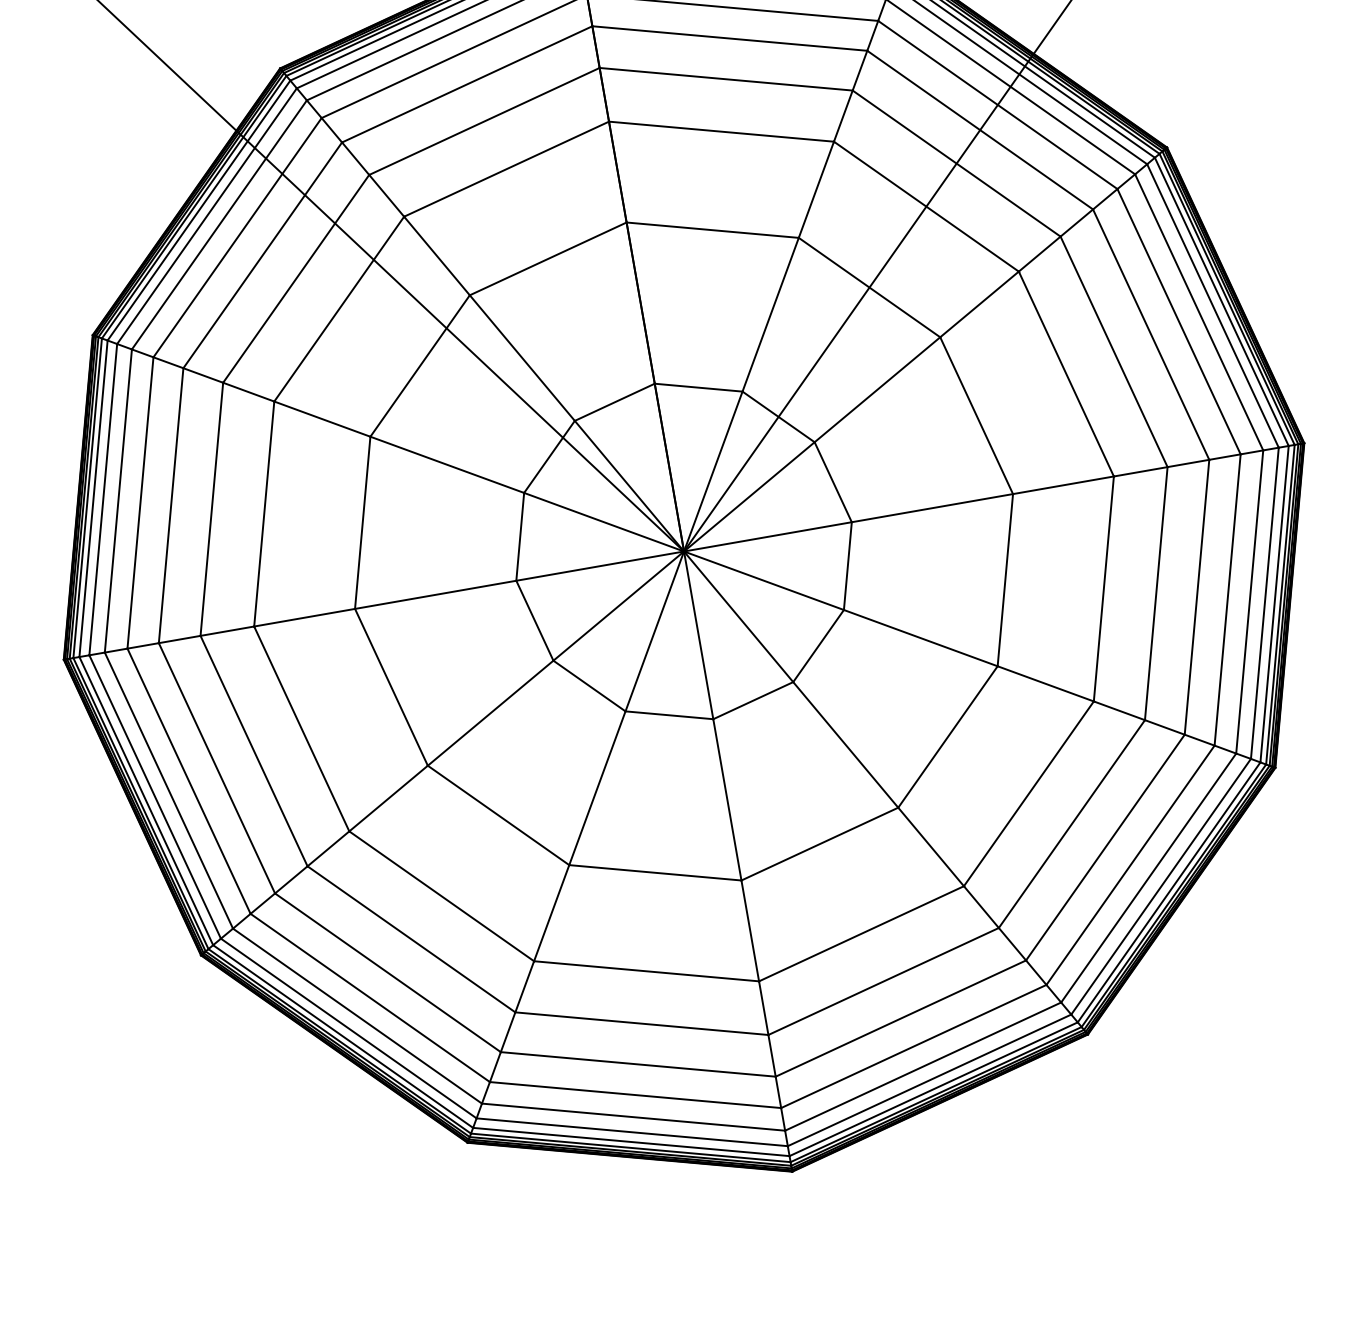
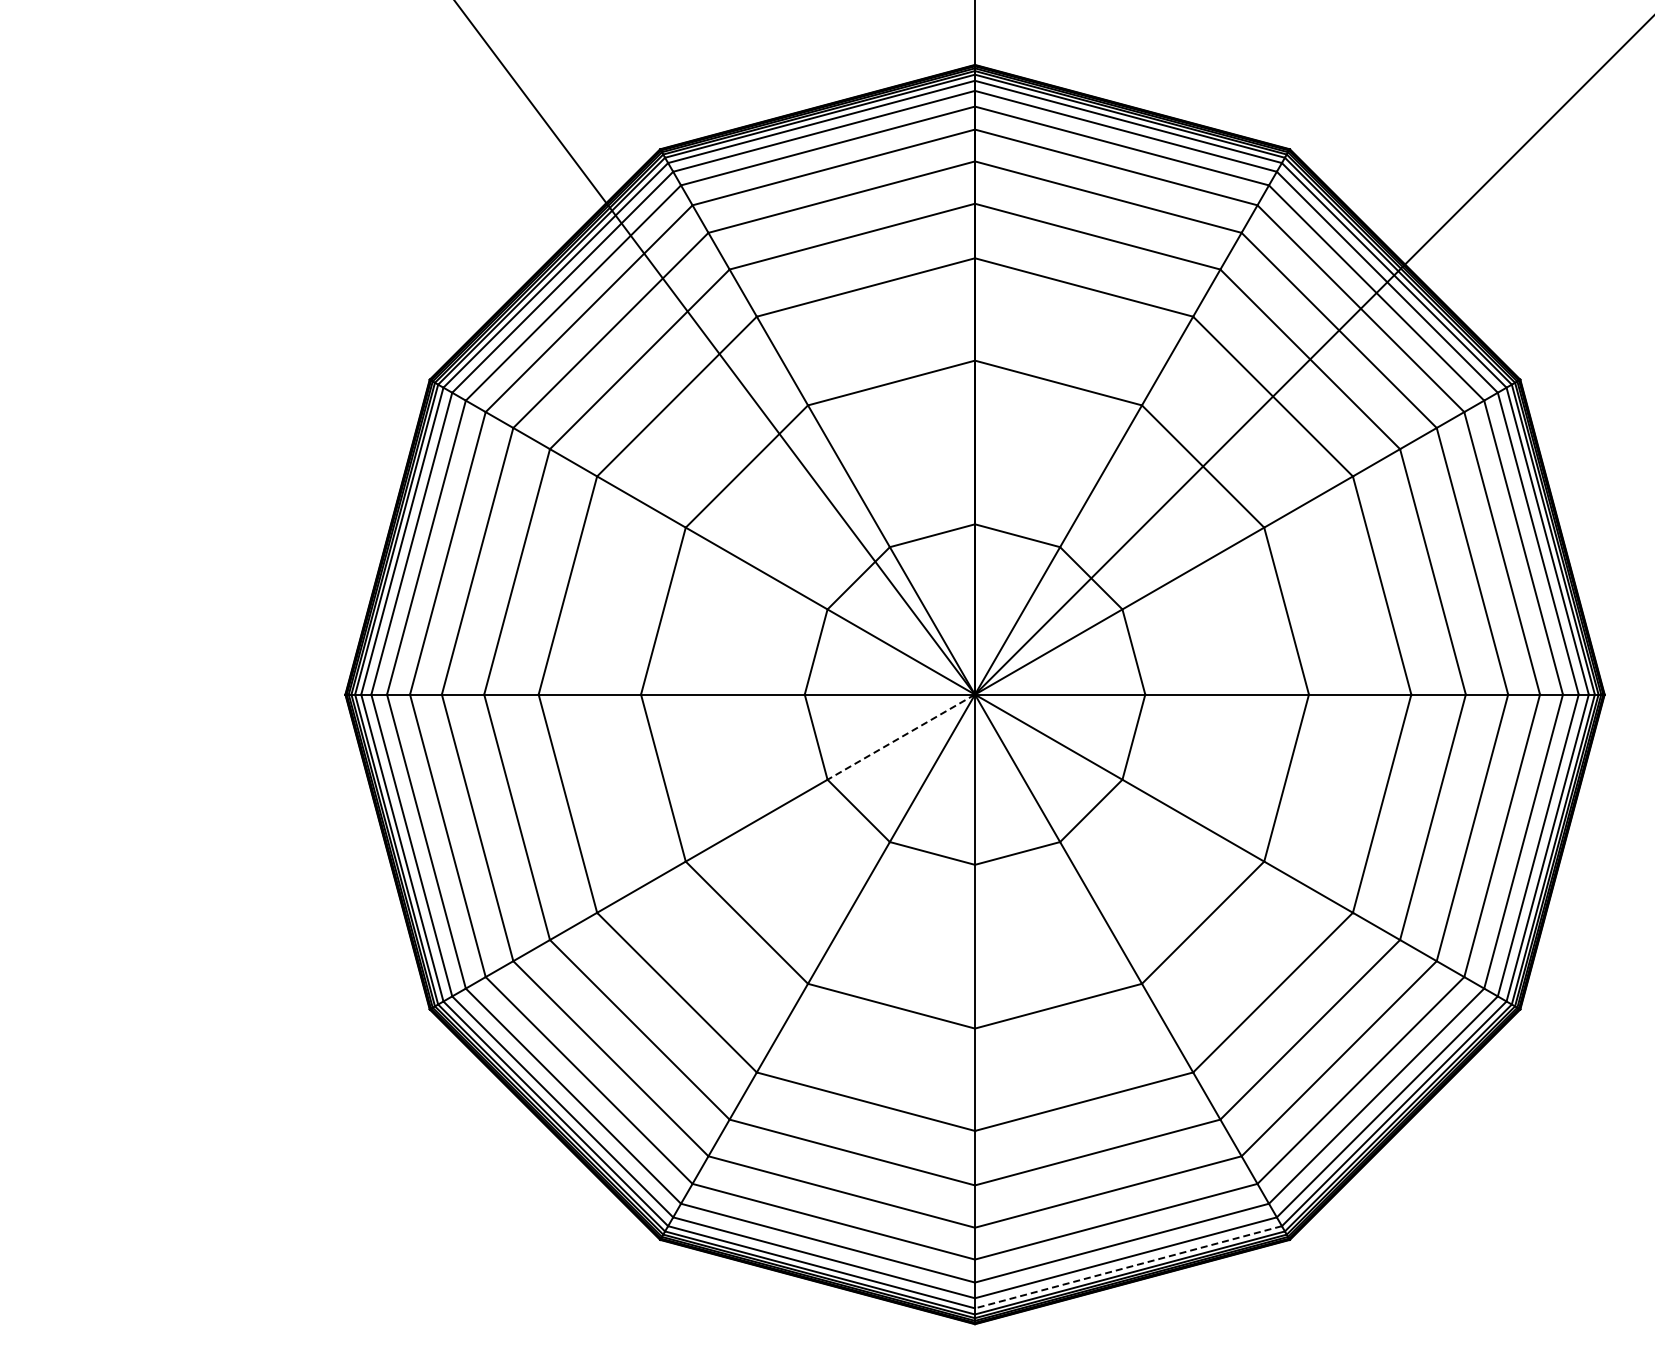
line: (618, 606) -> (900, 737), solid -> dashed
line: (933, 1089) -> (1128, 1267), solid -> dashed

